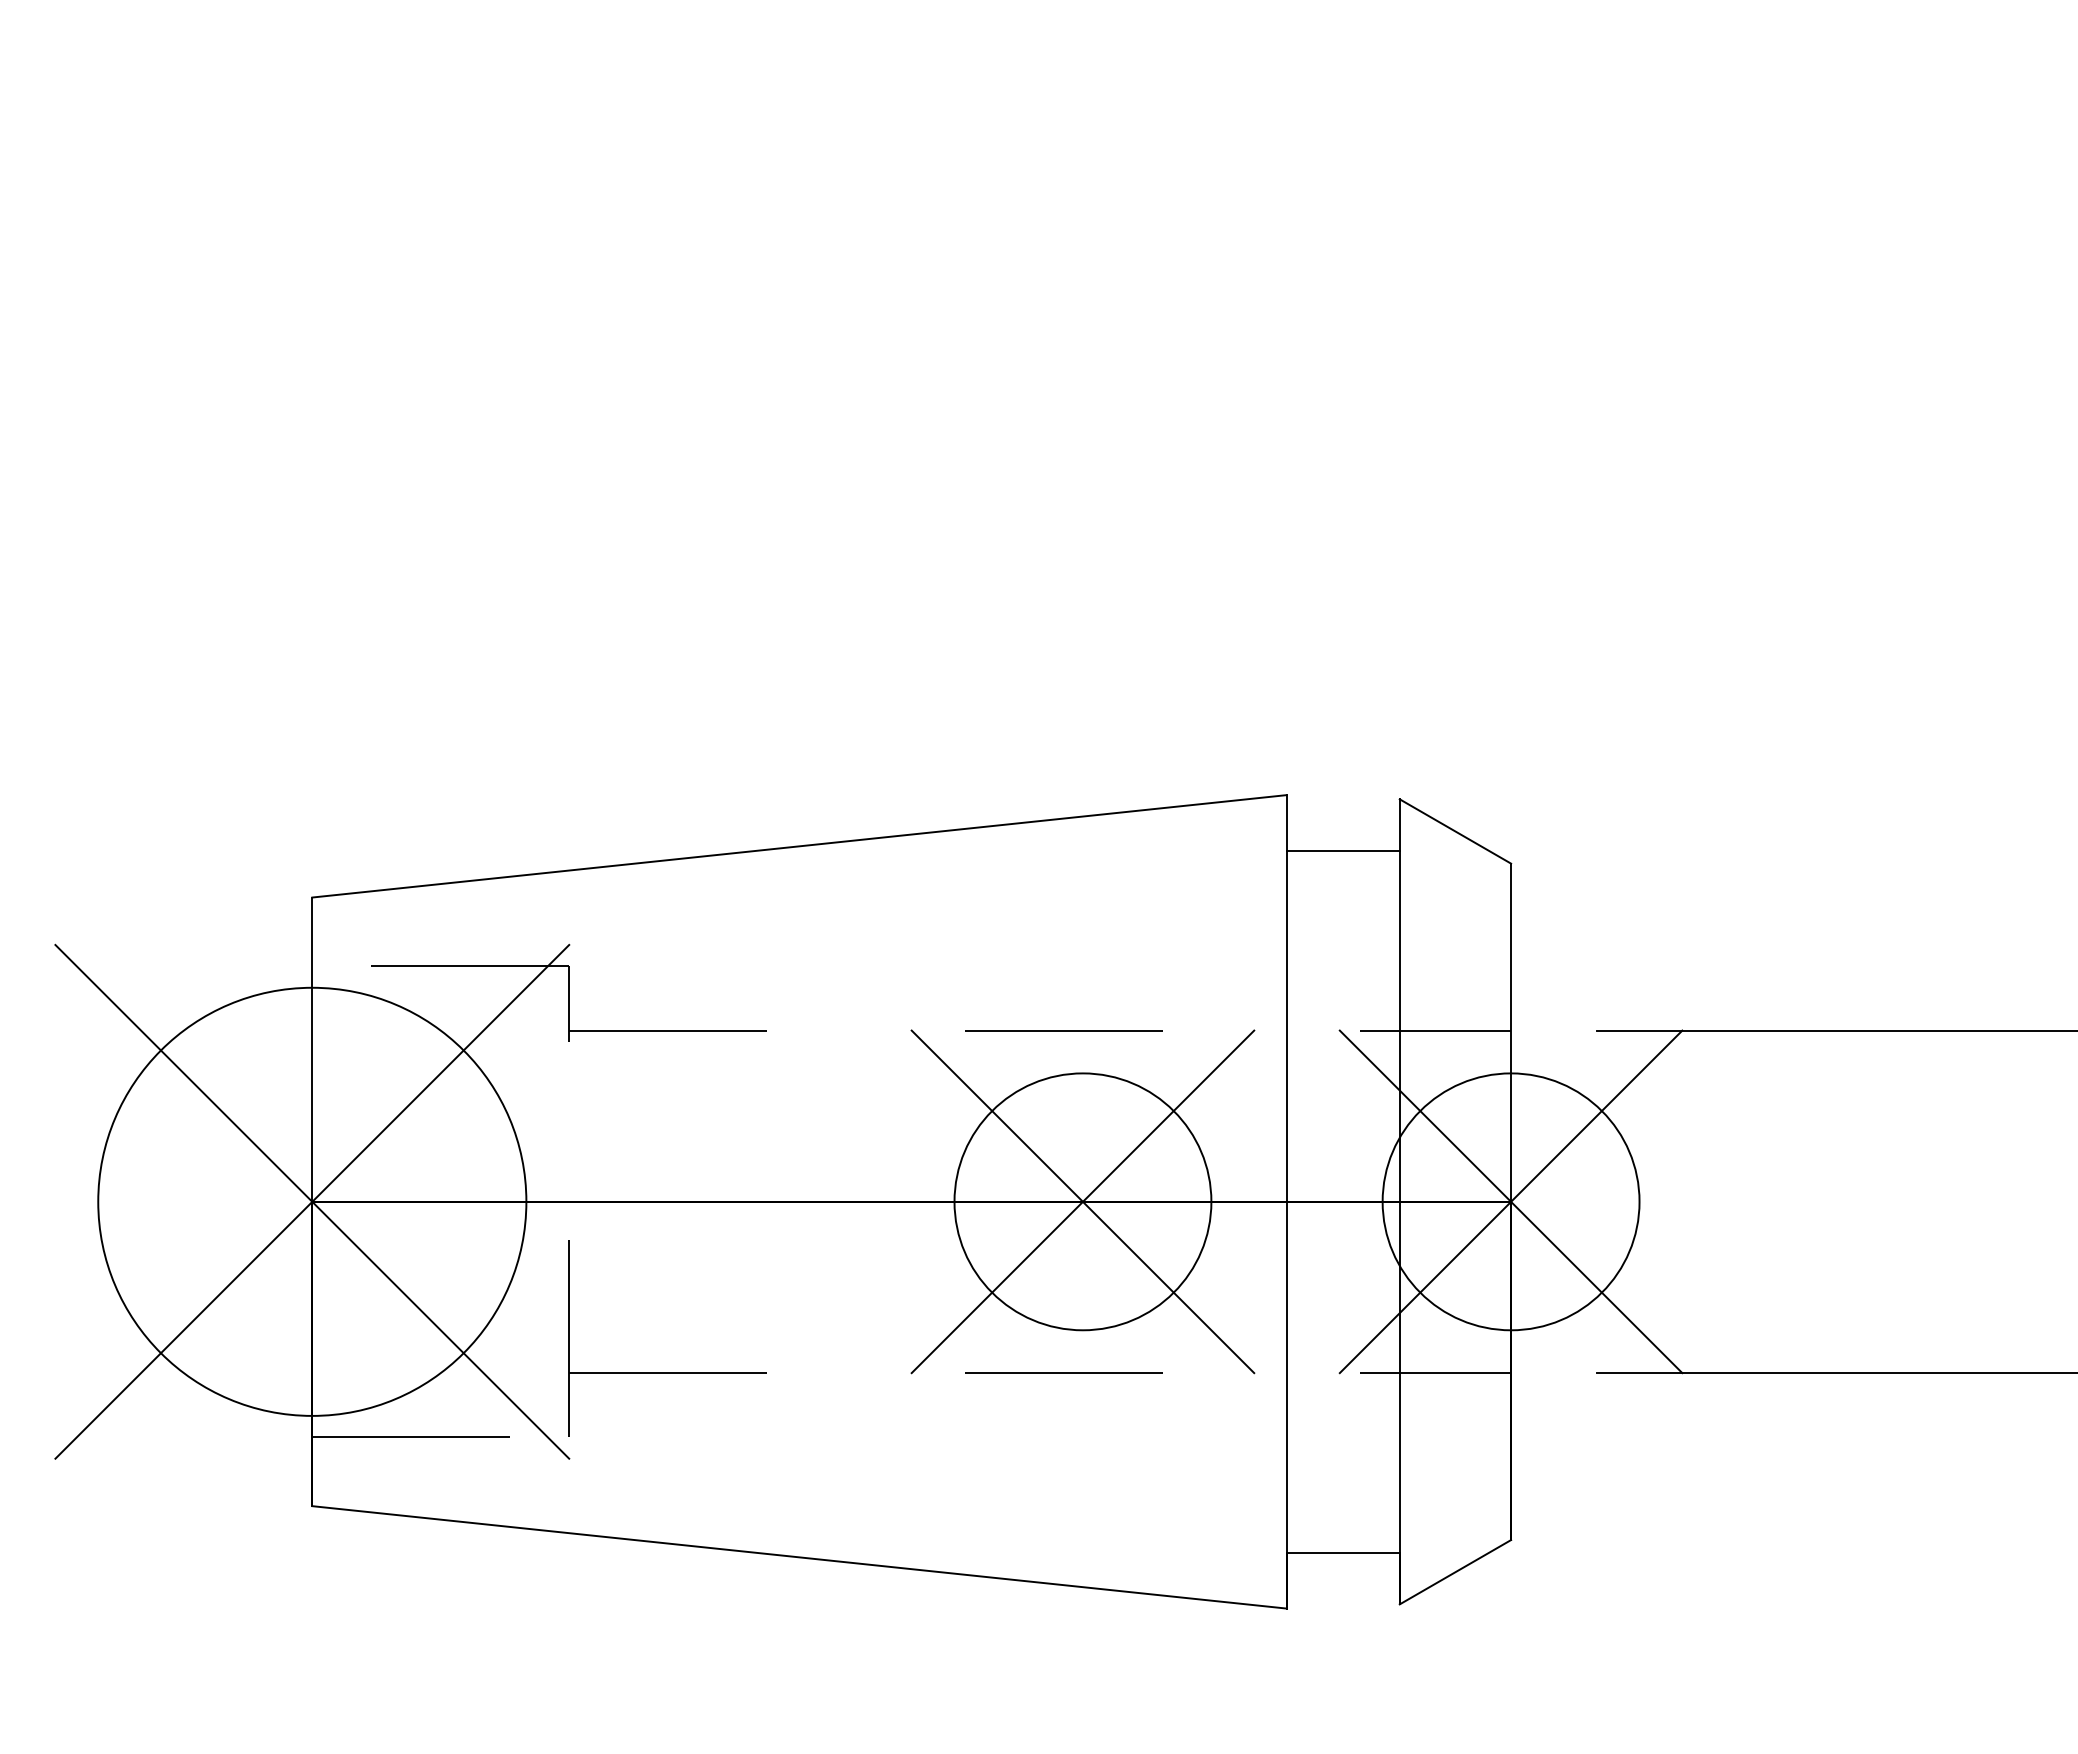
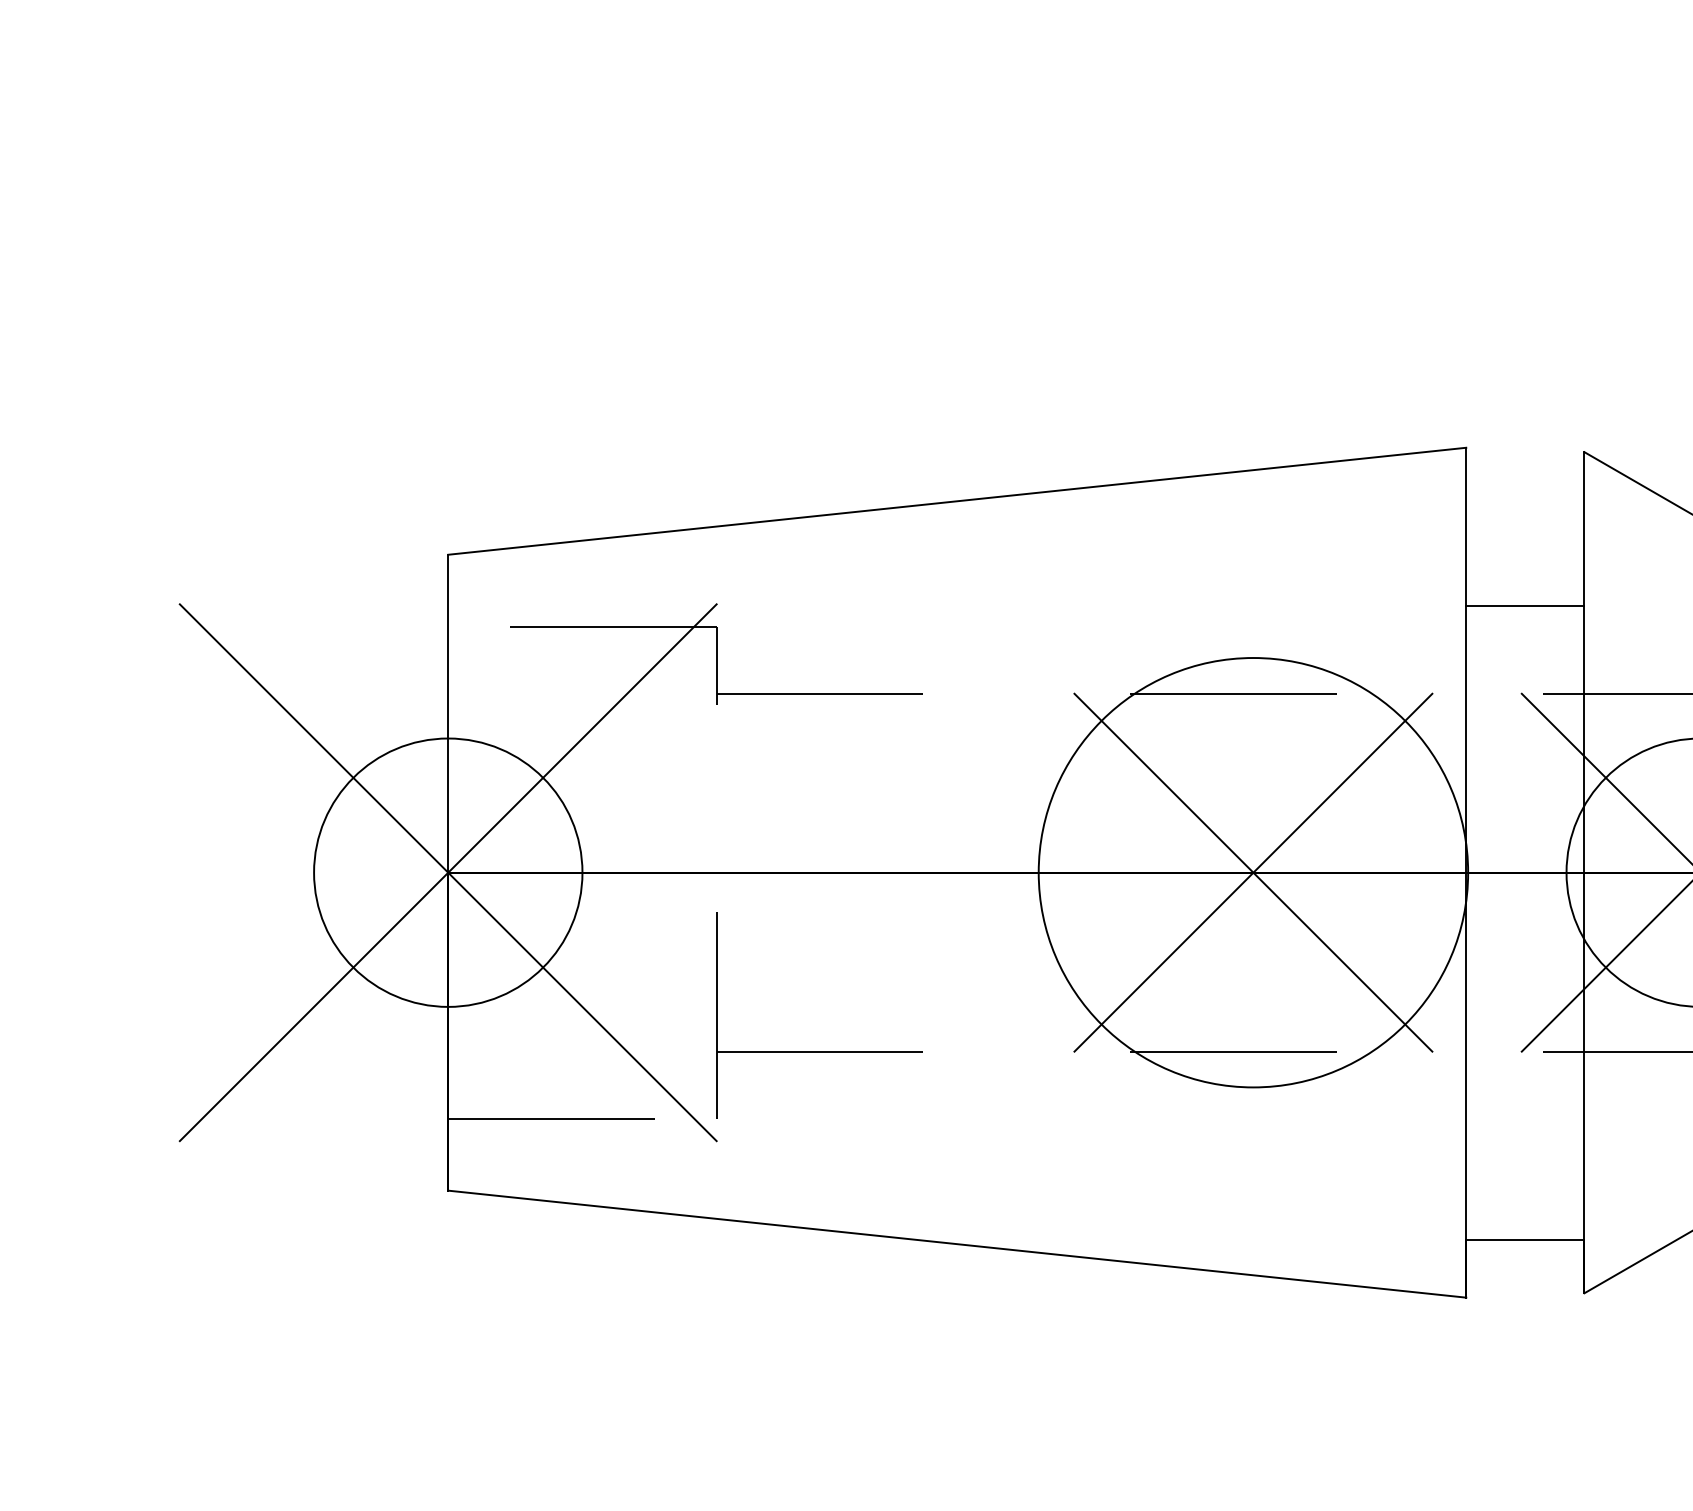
line: (1342, 850) -> (1524, 605), moved
circle: (312, 1201) -> (448, 872), size x0.6
circle: (1082, 1201) -> (1252, 872), size x1.6

